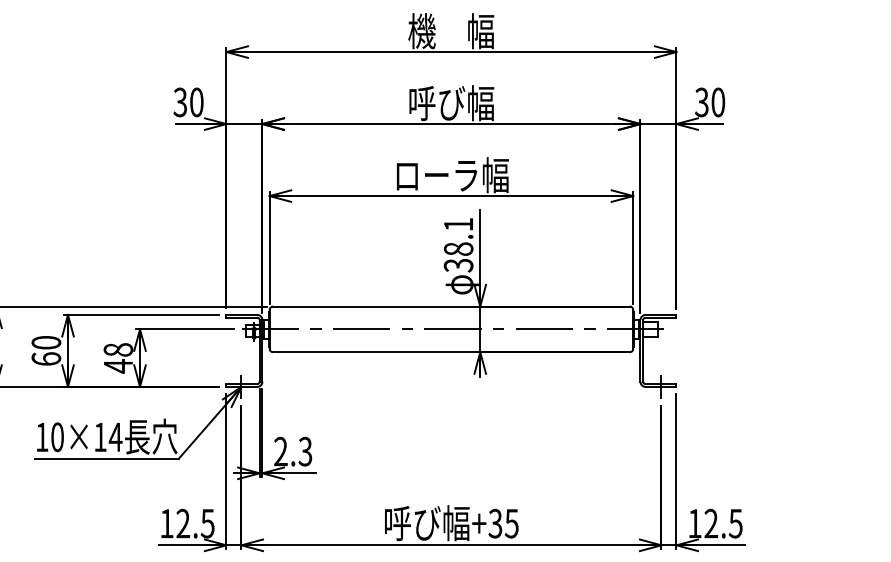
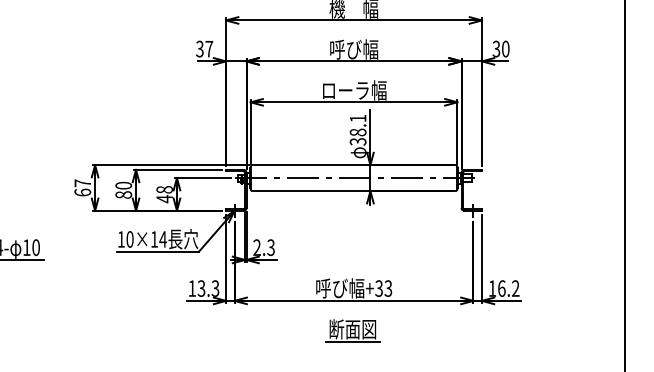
text: (197, 101) -> (209, 48), 30 -> 37
text: (45, 358) -> (123, 194), 60 -> 80
text: (195, 523) -> (208, 288), 12.5 -> 13.3
text: (512, 523) -> (388, 288), +35 -> +33
text: (723, 523) -> (508, 288), 12.5 -> 16.2

